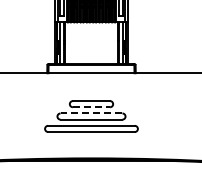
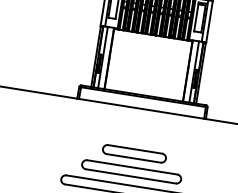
line: (91, 107) -> (133, 158), dashed -> solid
line: (91, 113) -> (132, 167), dashed -> solid

